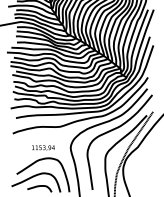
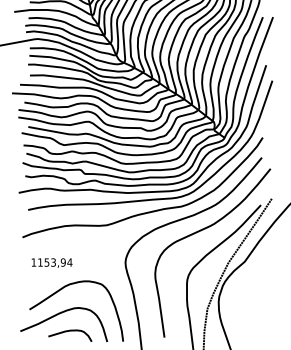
text: (43, 147) -> (52, 262), moved

